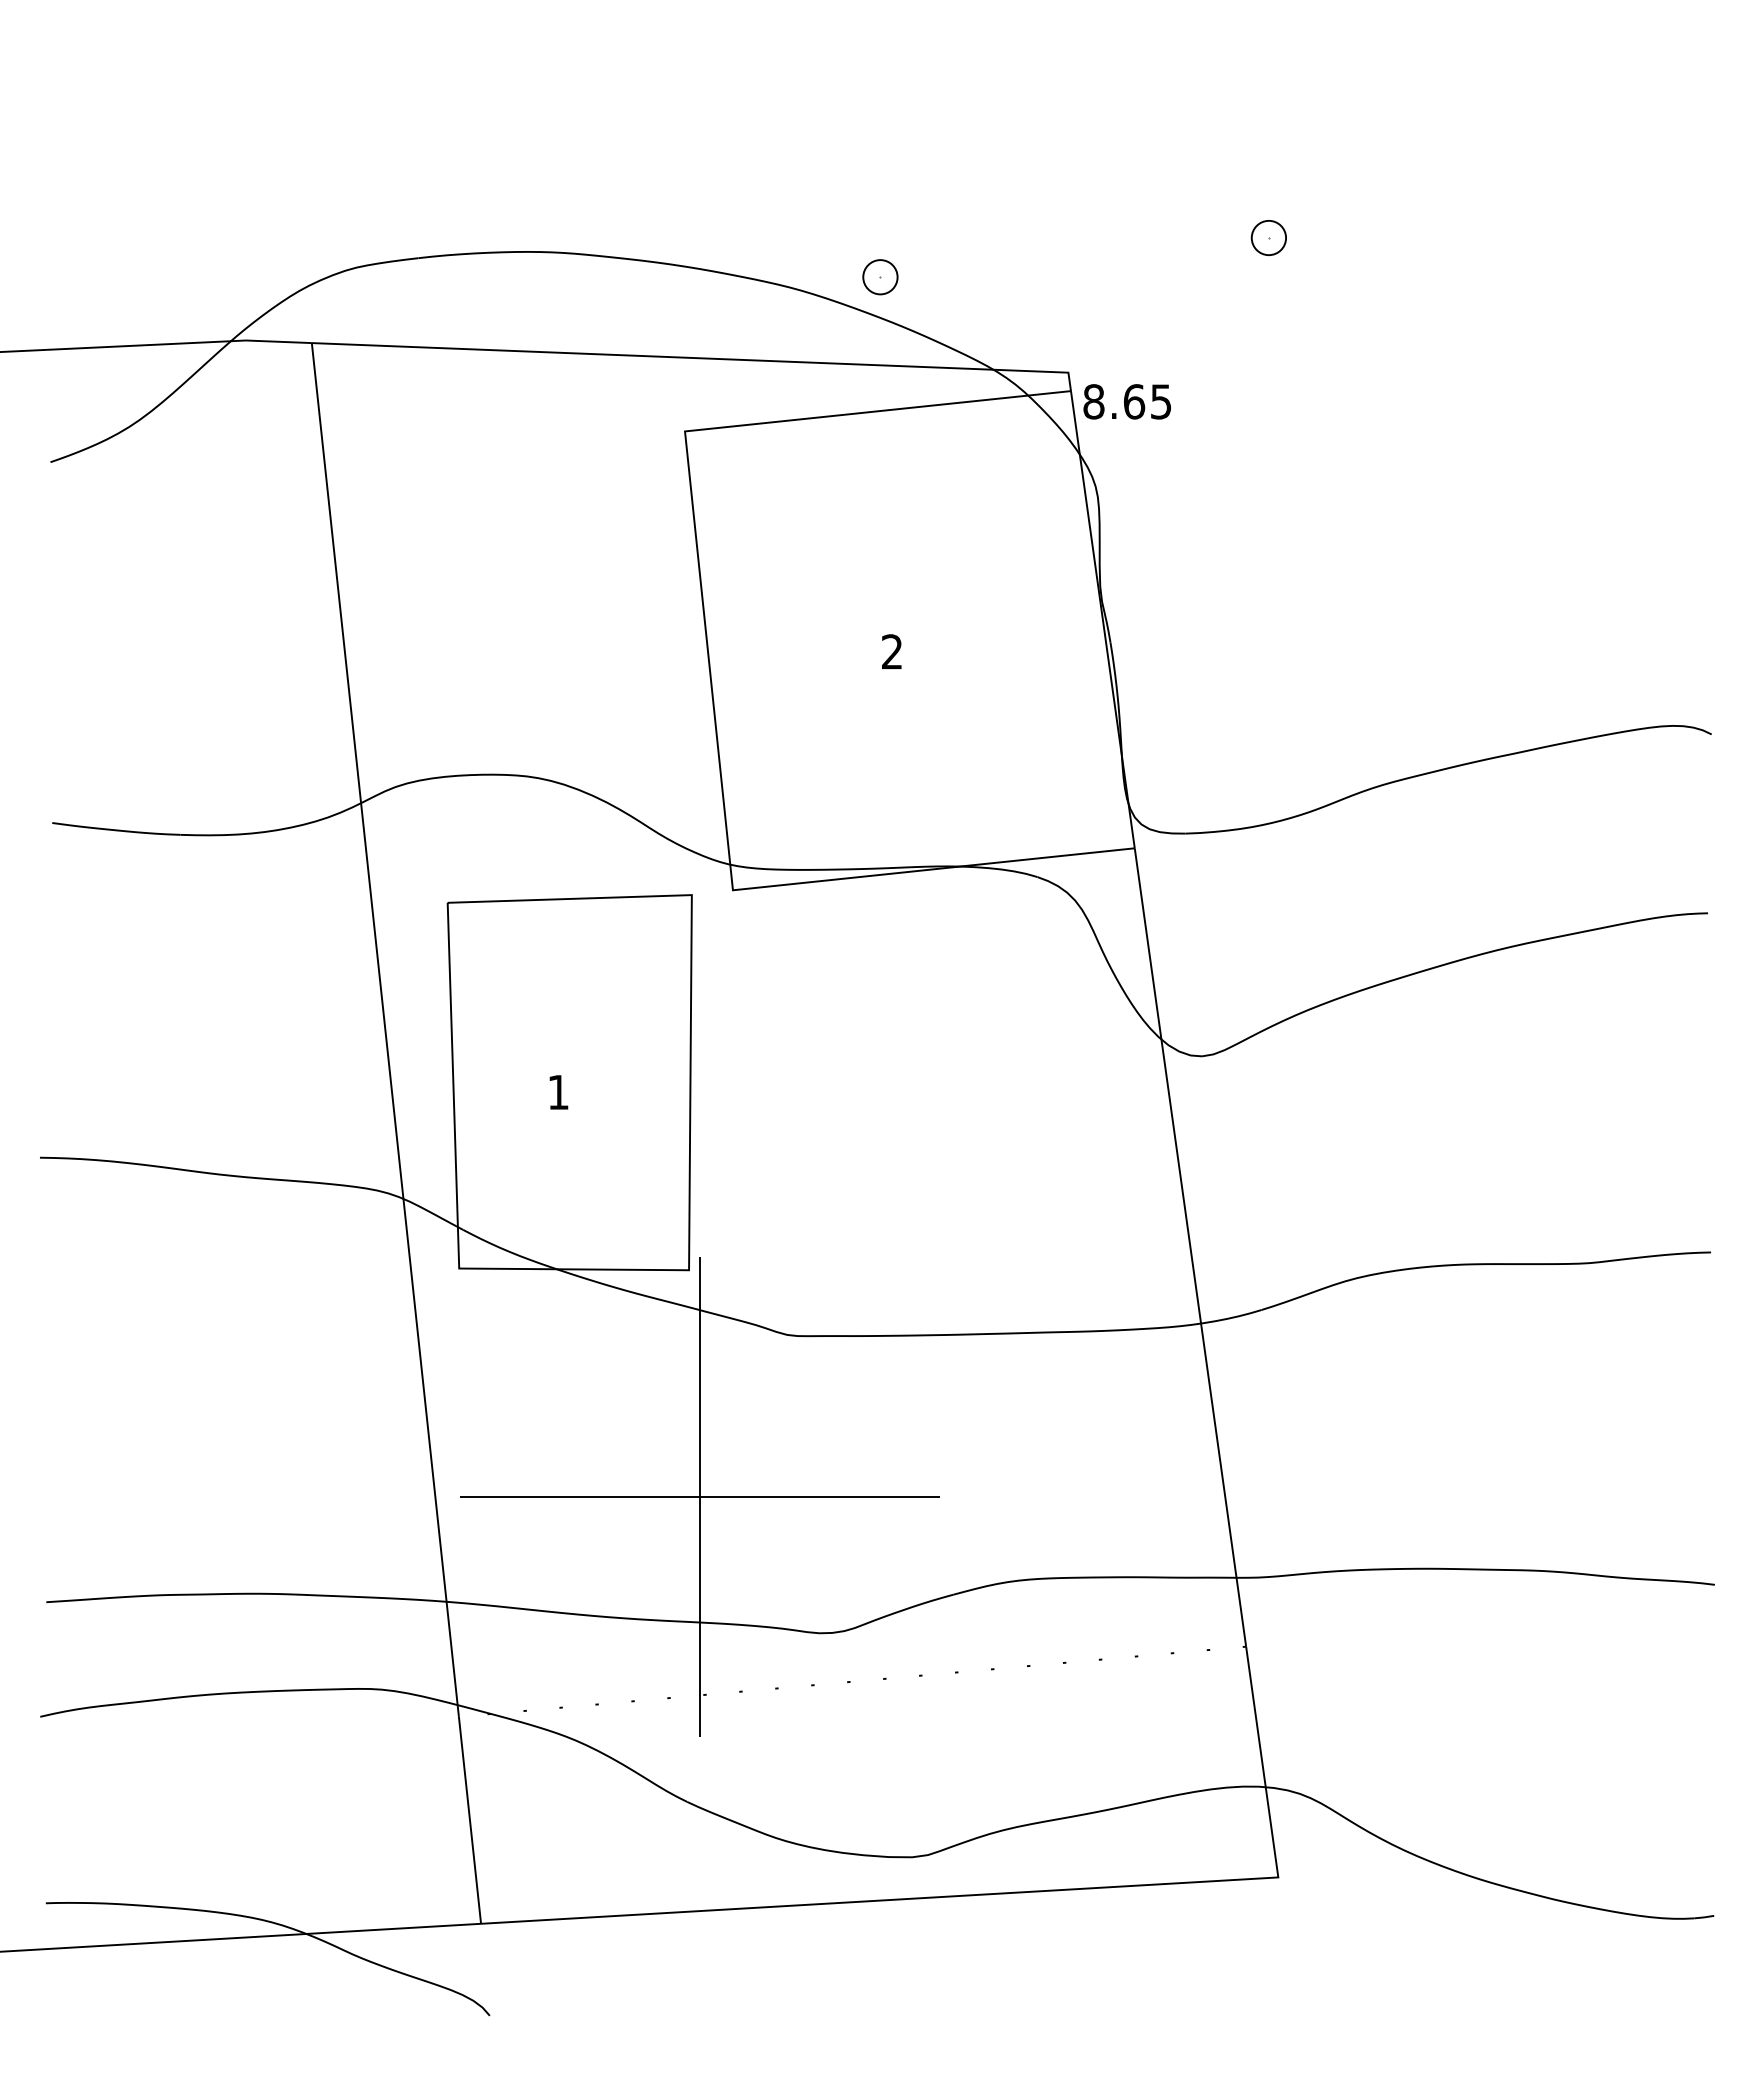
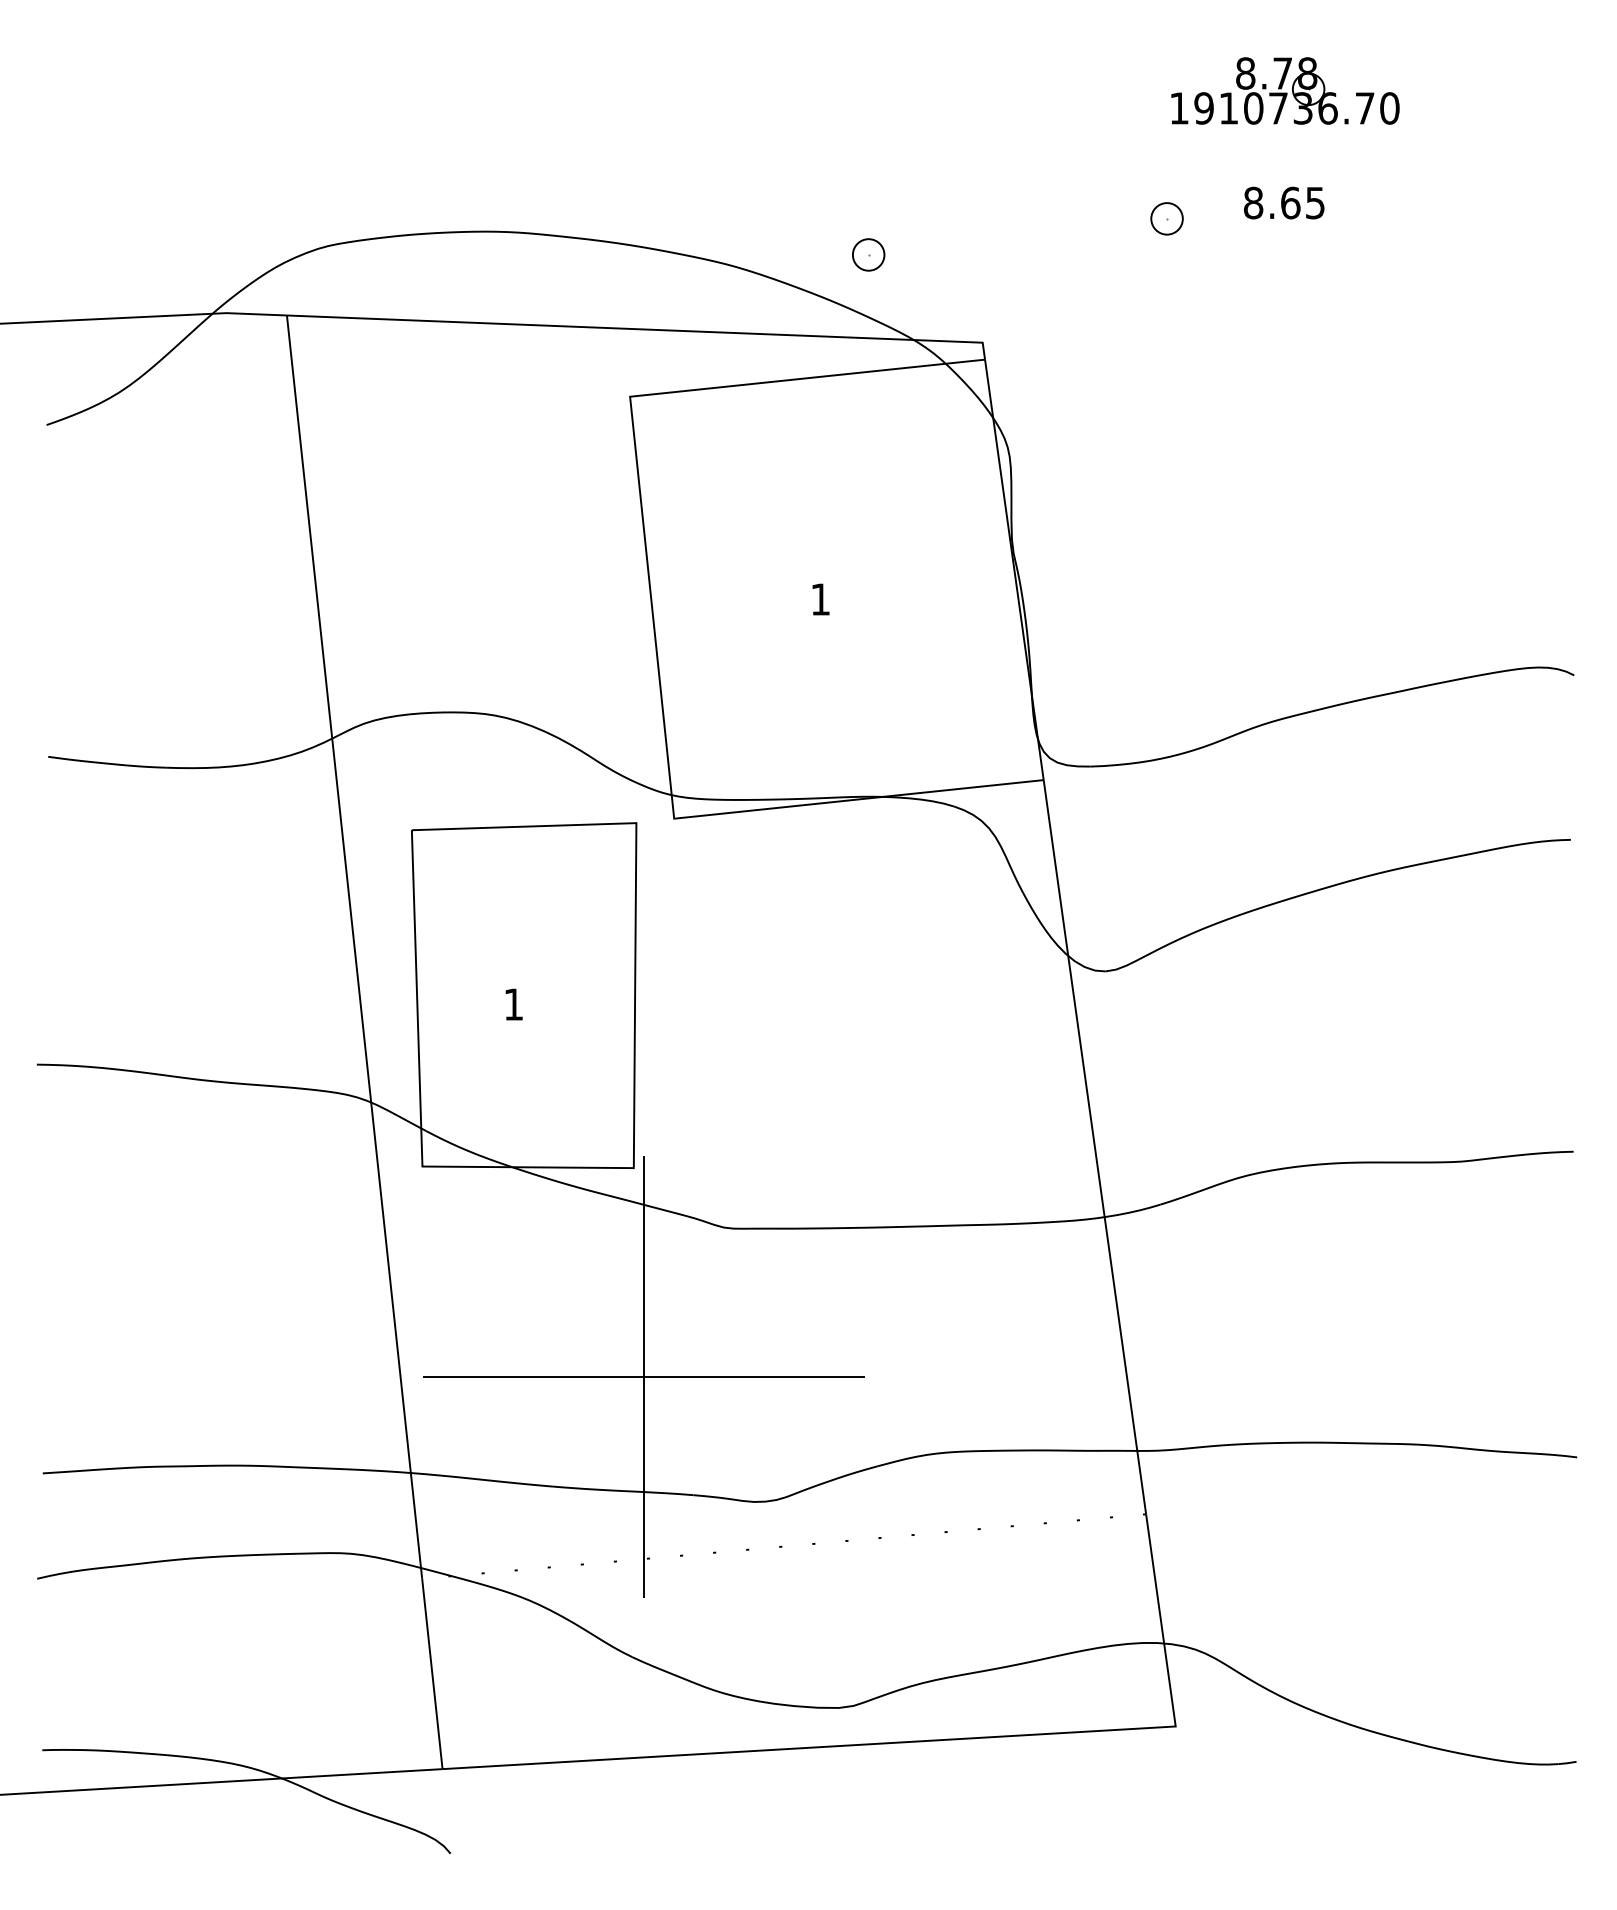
part: (1397, 98) -> (1285, 90), added
part: (880, 277) -> (868, 255), moved
text: (1126, 401) -> (1283, 202), moved
text: (891, 651) -> (819, 599), 2 -> 1

